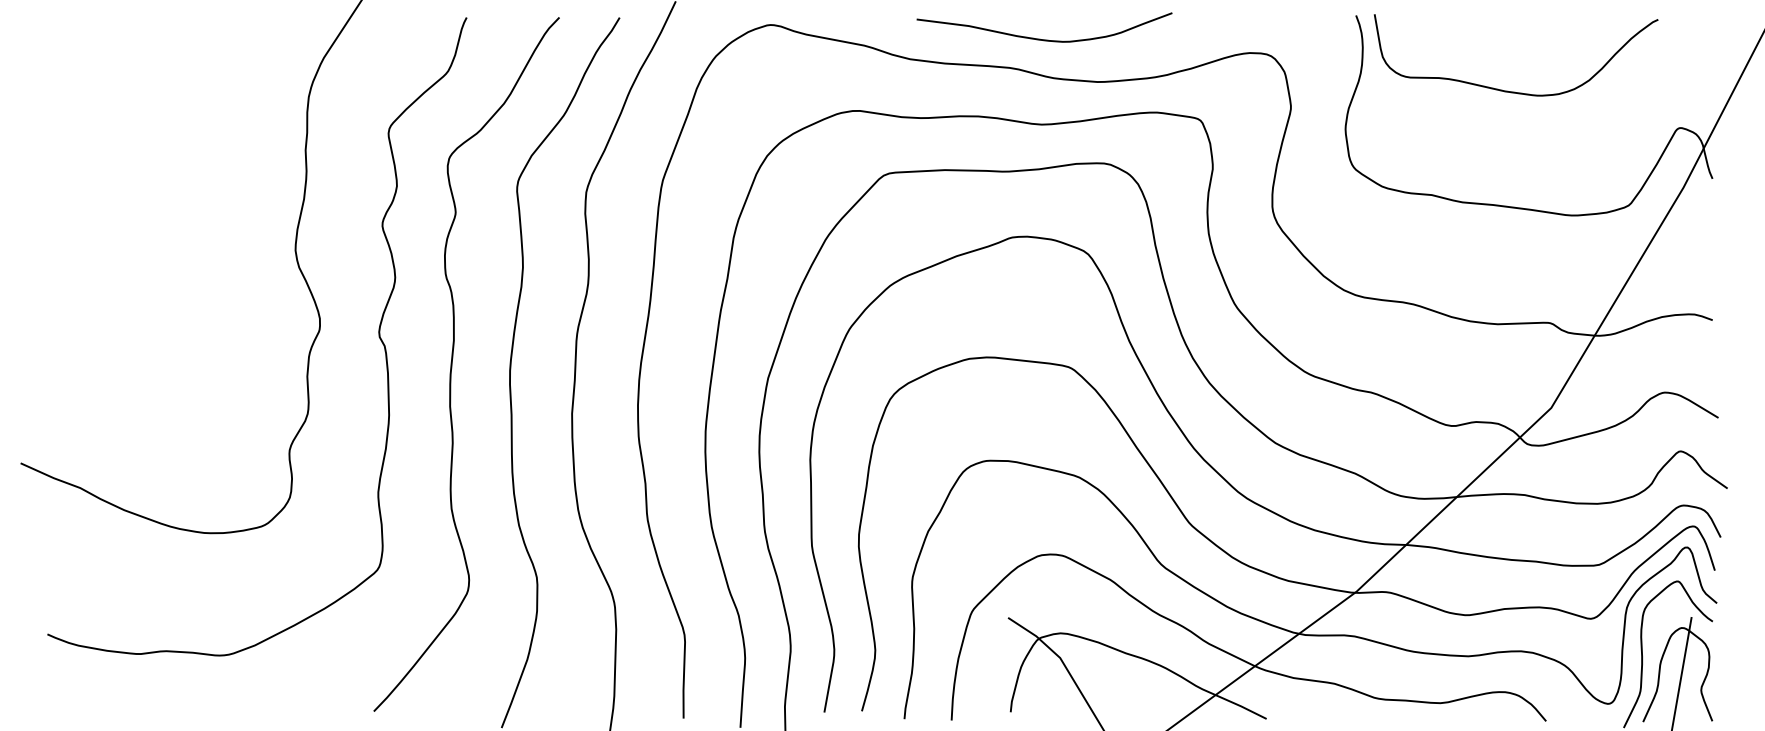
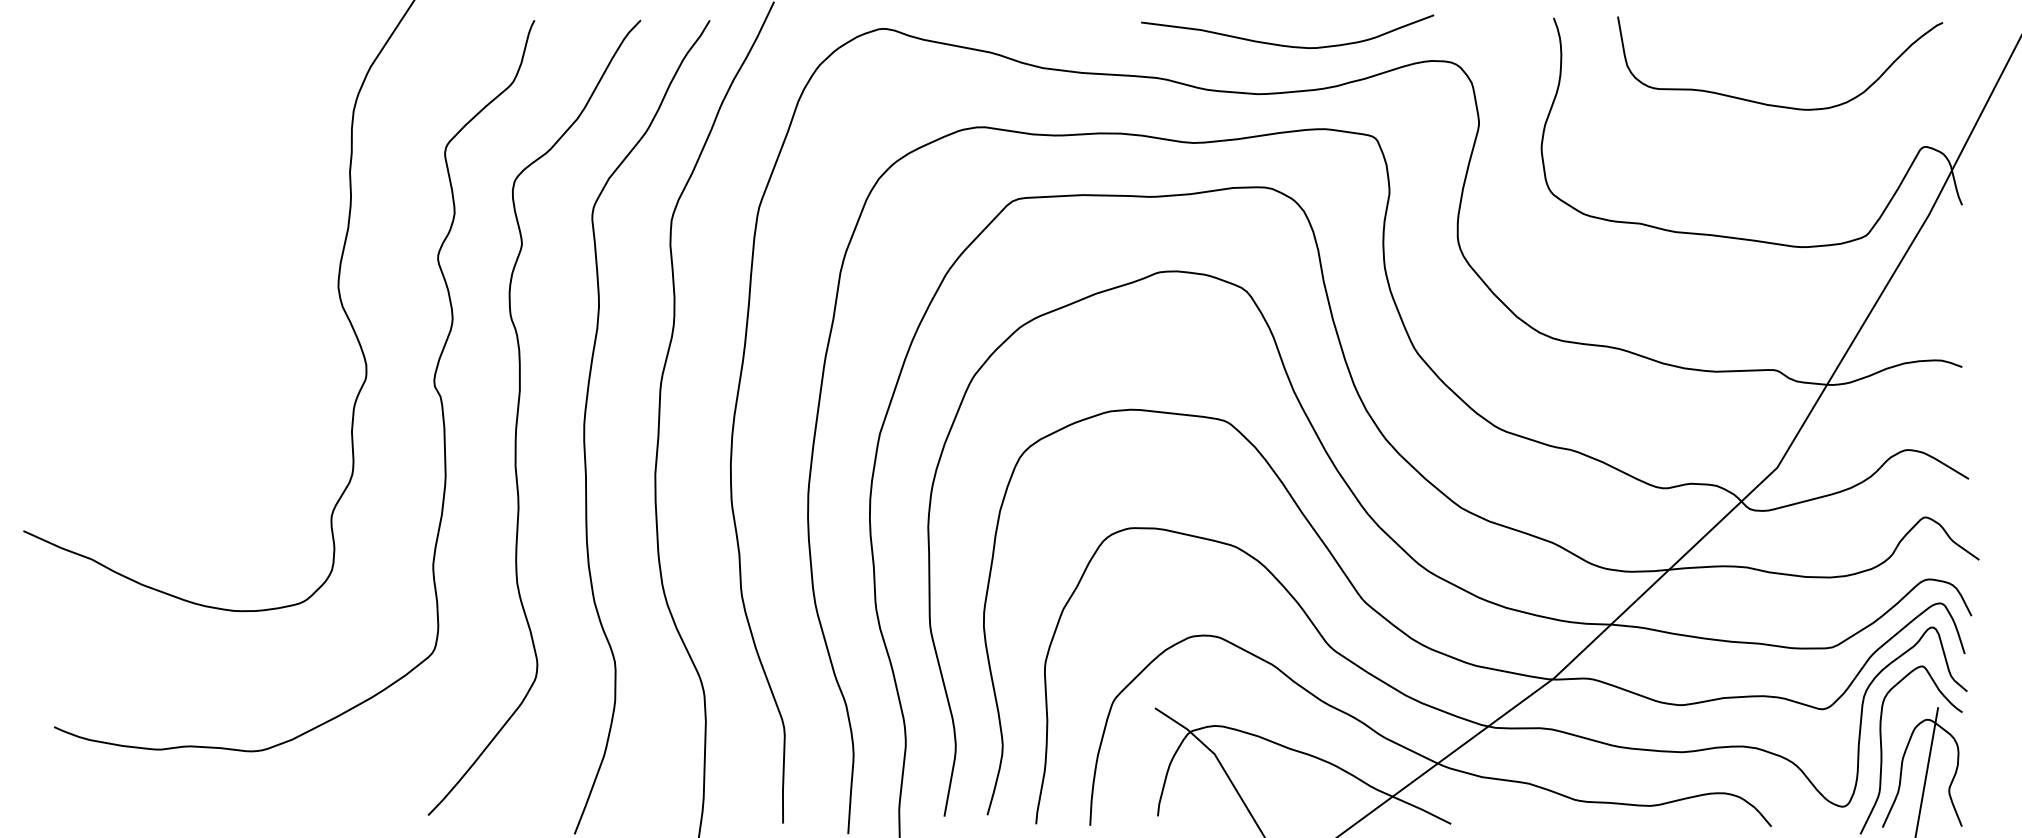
curve: (1040, 38) -> (1282, 44), moved
curve: (1510, 91) -> (1773, 104), moved

